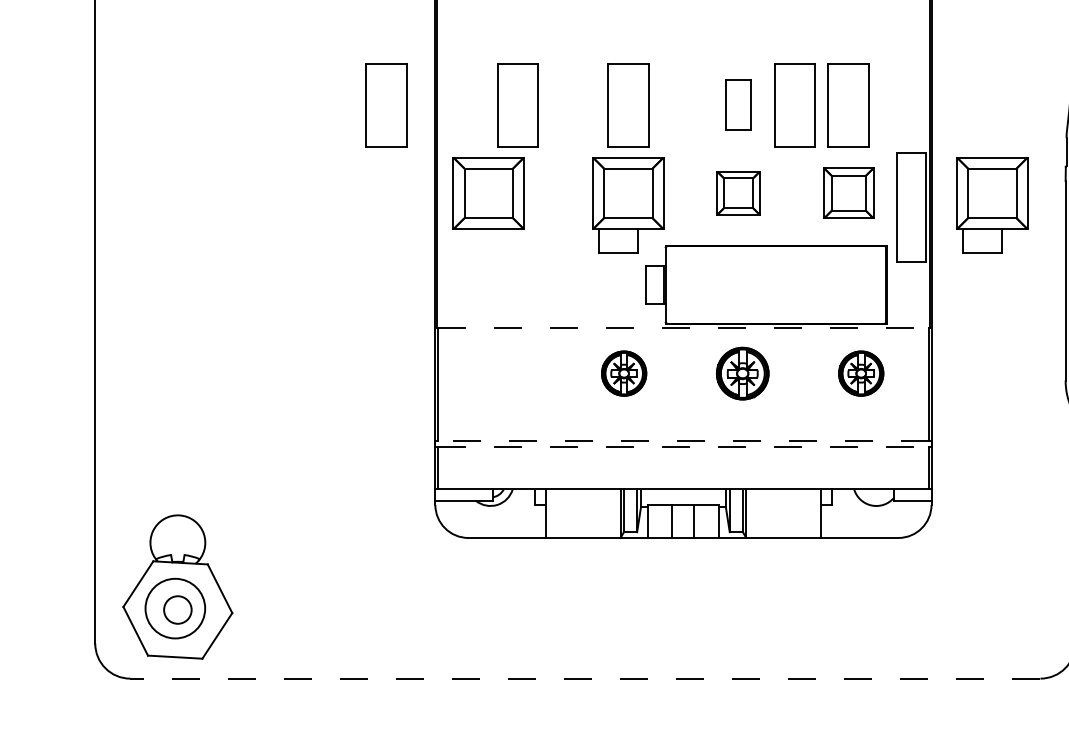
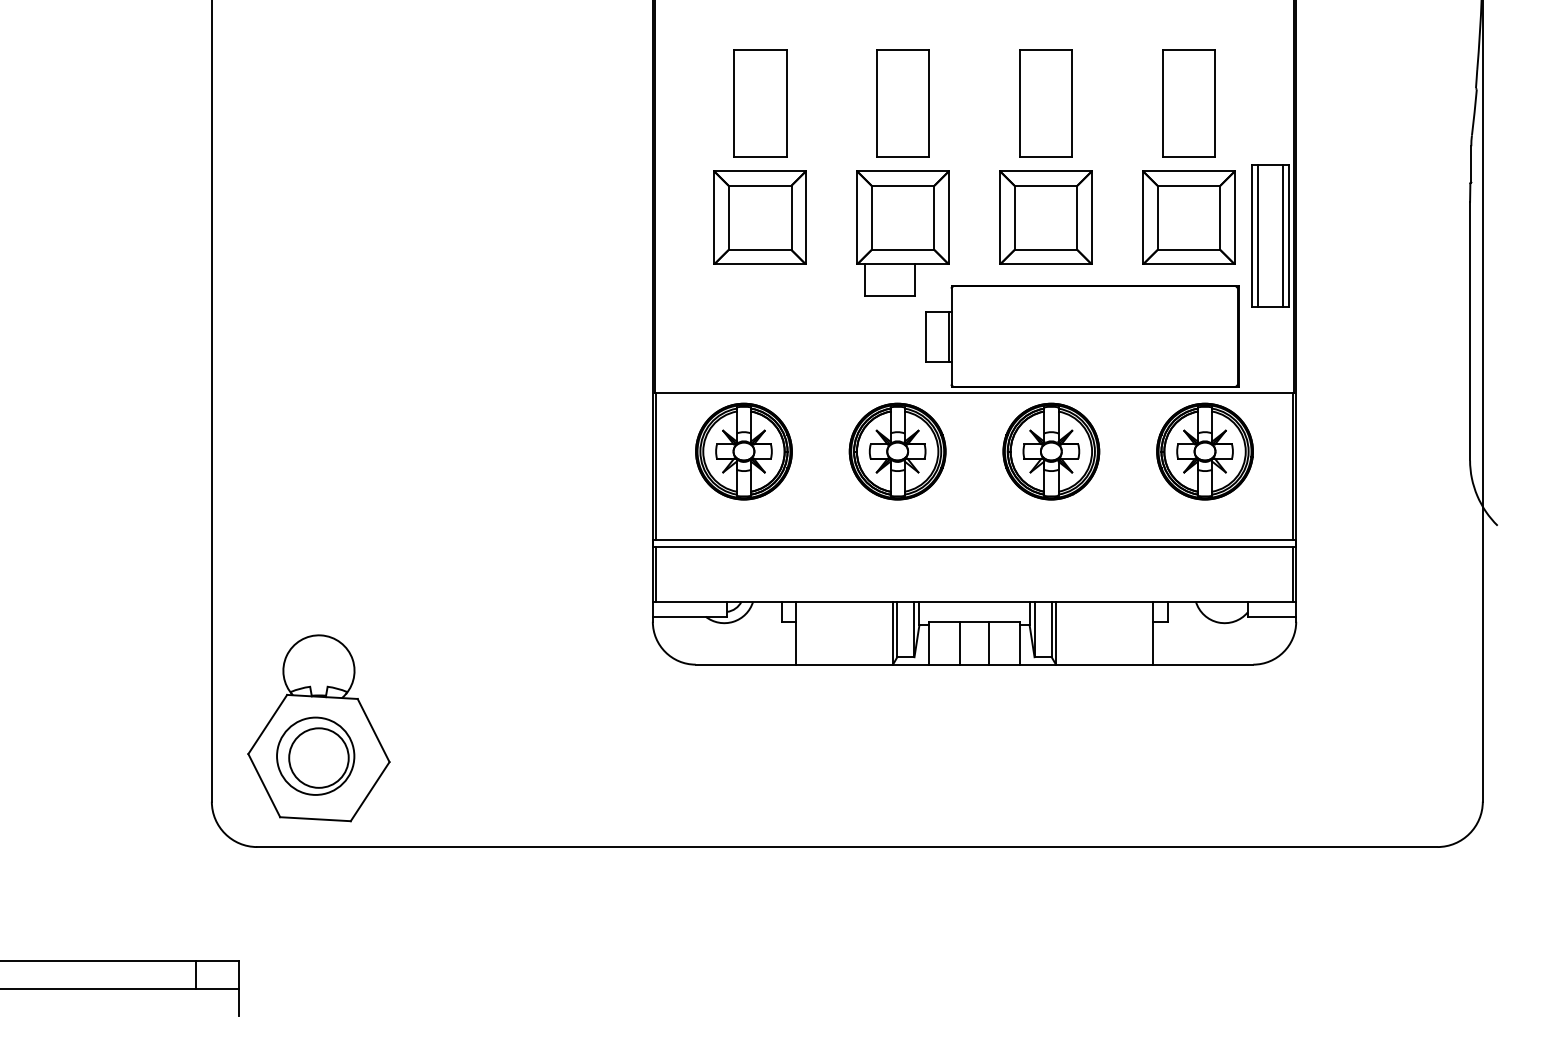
part: (385, 105) -> (588, 103), removed
part: (738, 105) -> (1045, 103), size x1.67
part: (795, 105) -> (1119, 103), removed
part: (488, 193) -> (759, 217), moved
part: (738, 193) -> (1045, 217), size x1.67
part: (848, 193) -> (1188, 217), size x1.43
part: (991, 205) -> (1374, 233), removed
line: (901, 207) -> (1257, 235), added
line: (921, 207) -> (1283, 235), added
line: (684, 328) -> (975, 393), dashed -> solid
part: (505, 373) -> (743, 451), added
part: (624, 373) -> (897, 451), size x1.67
part: (742, 373) -> (1051, 451), size x1.43
part: (860, 373) -> (1204, 451), size x1.67
line: (683, 441) -> (974, 539), dashed -> solid
line: (684, 446) -> (975, 546), dashed -> solid
circle: (177, 609) -> (318, 757), size x1.67
line: (584, 678) -> (846, 847), dashed -> solid

